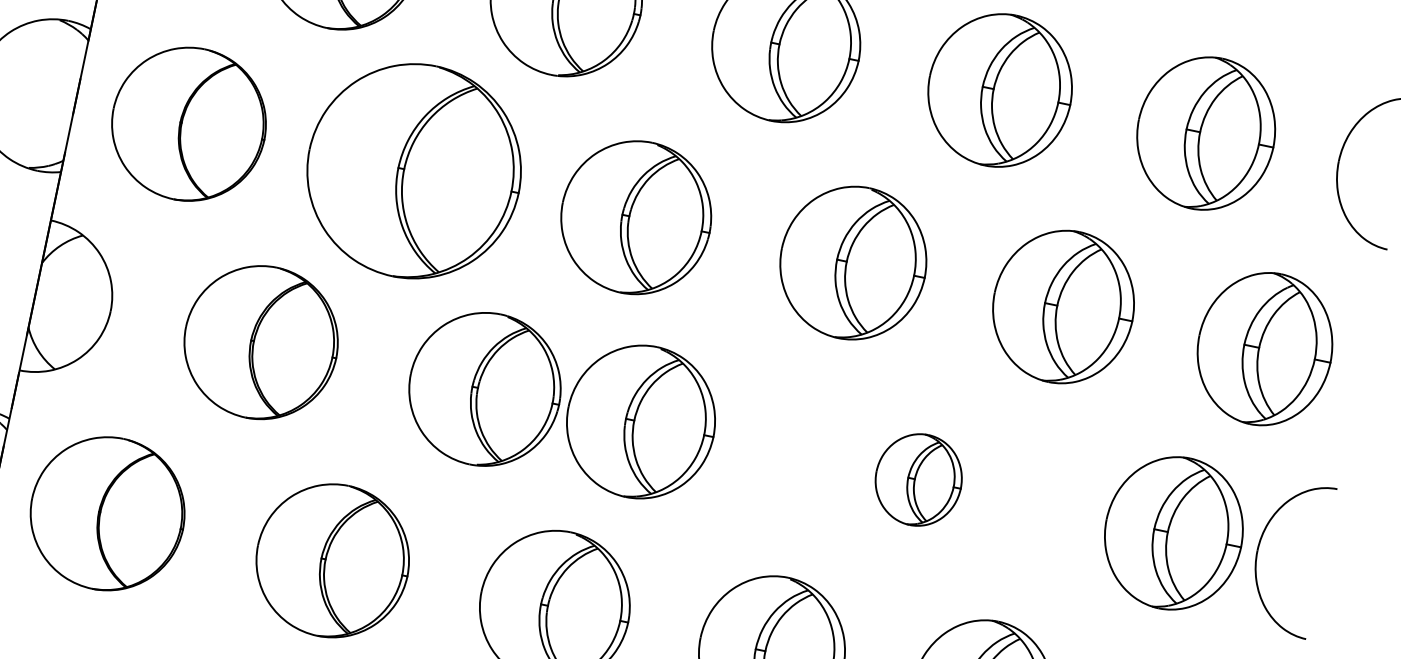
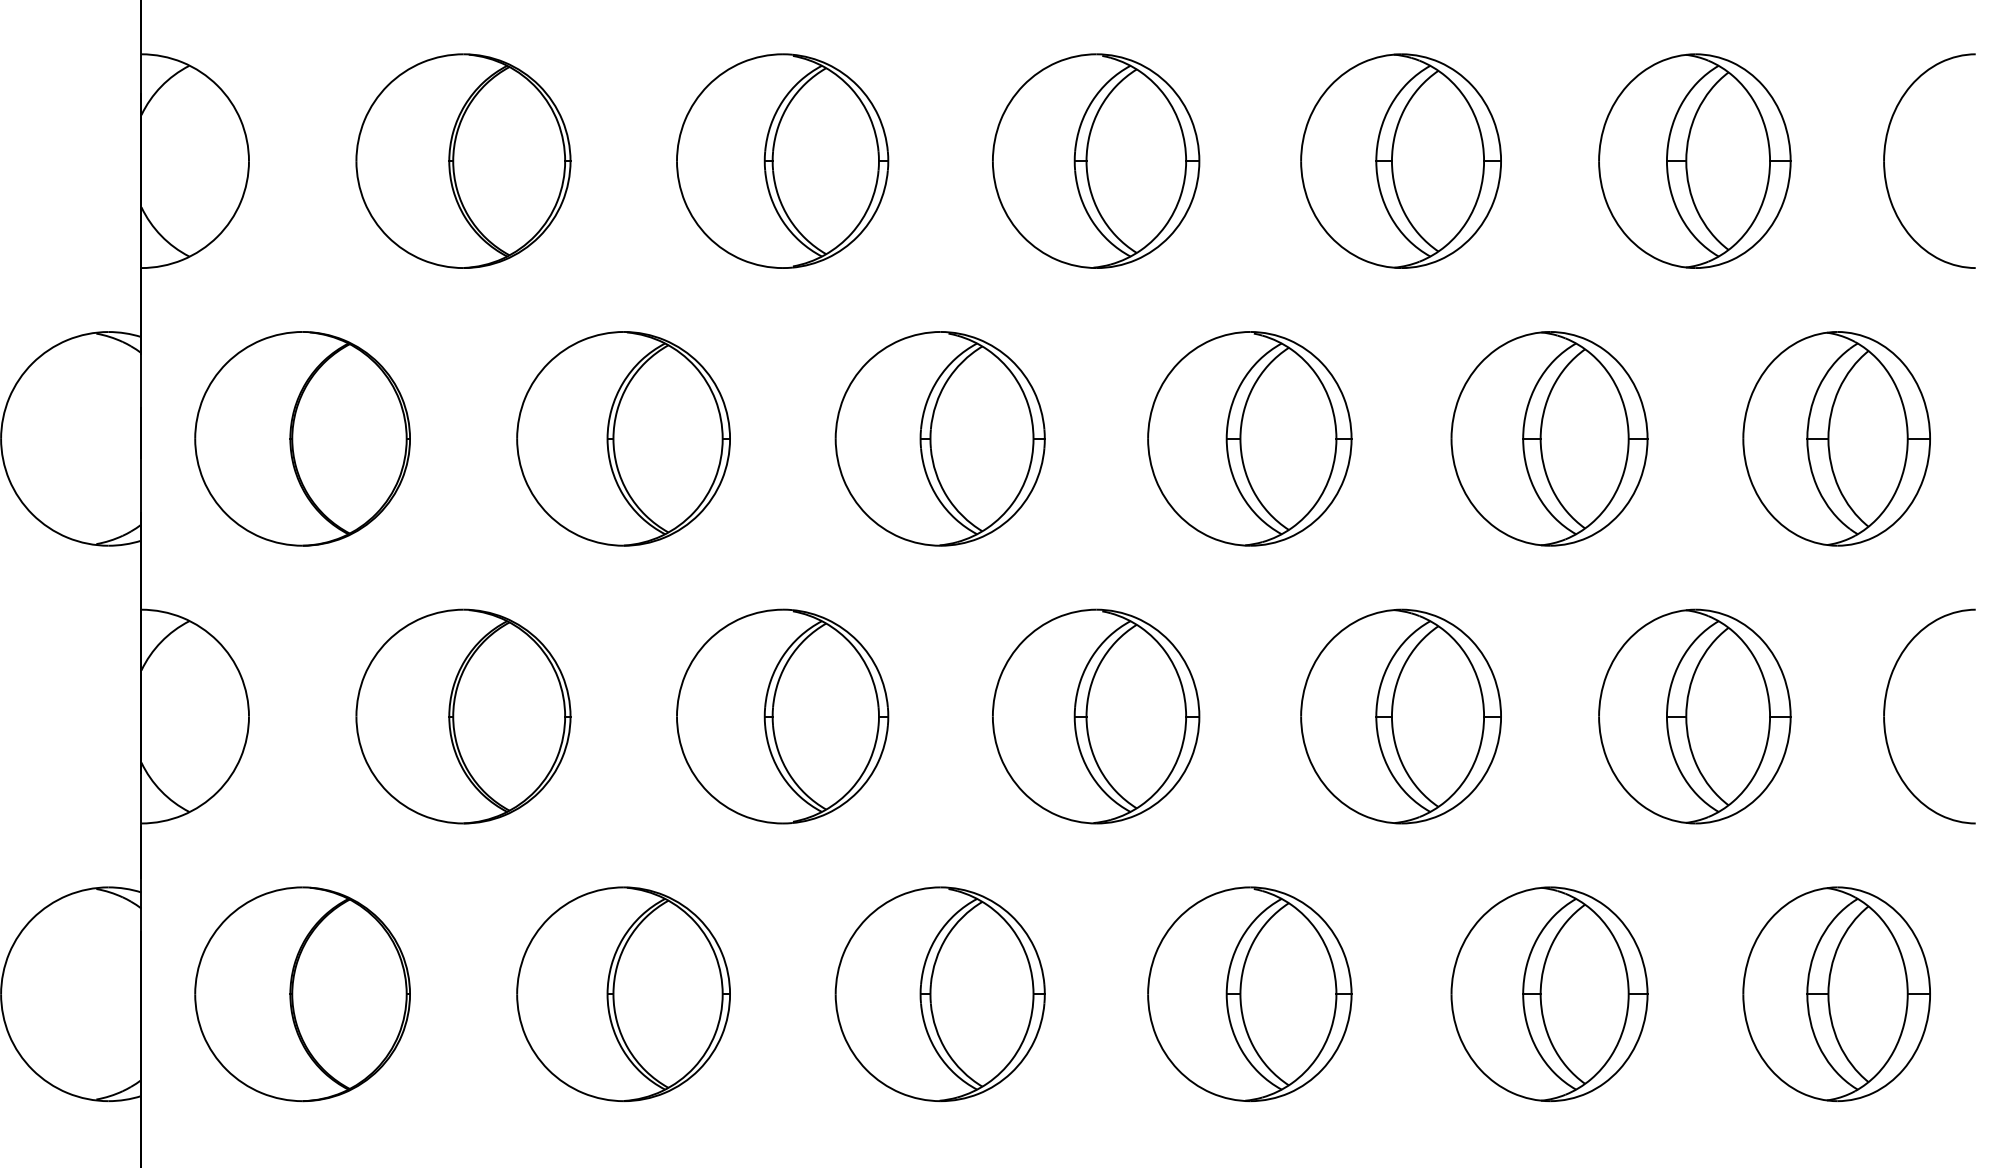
part: (414, 171) -> (623, 438), size x0.71
part: (641, 421) -> (1096, 716), moved
part: (918, 479) -> (1400, 716), size x1.67
part: (1173, 533) -> (1694, 716), moved

